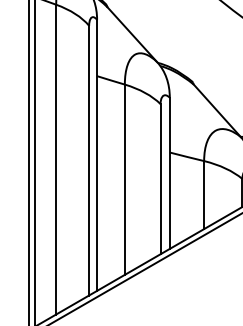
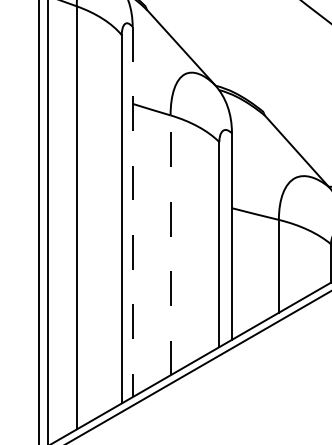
line: (97, 155) -> (133, 212), solid -> dashed
line: (124, 179) -> (170, 245), solid -> dashed

